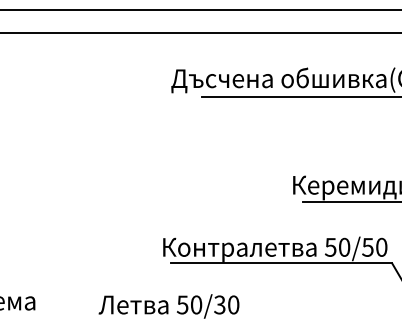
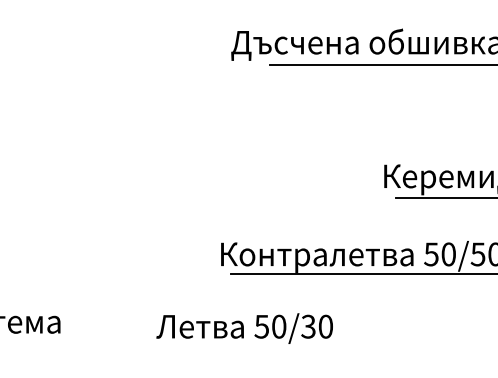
text: (168, 306) -> (244, 328), moved

